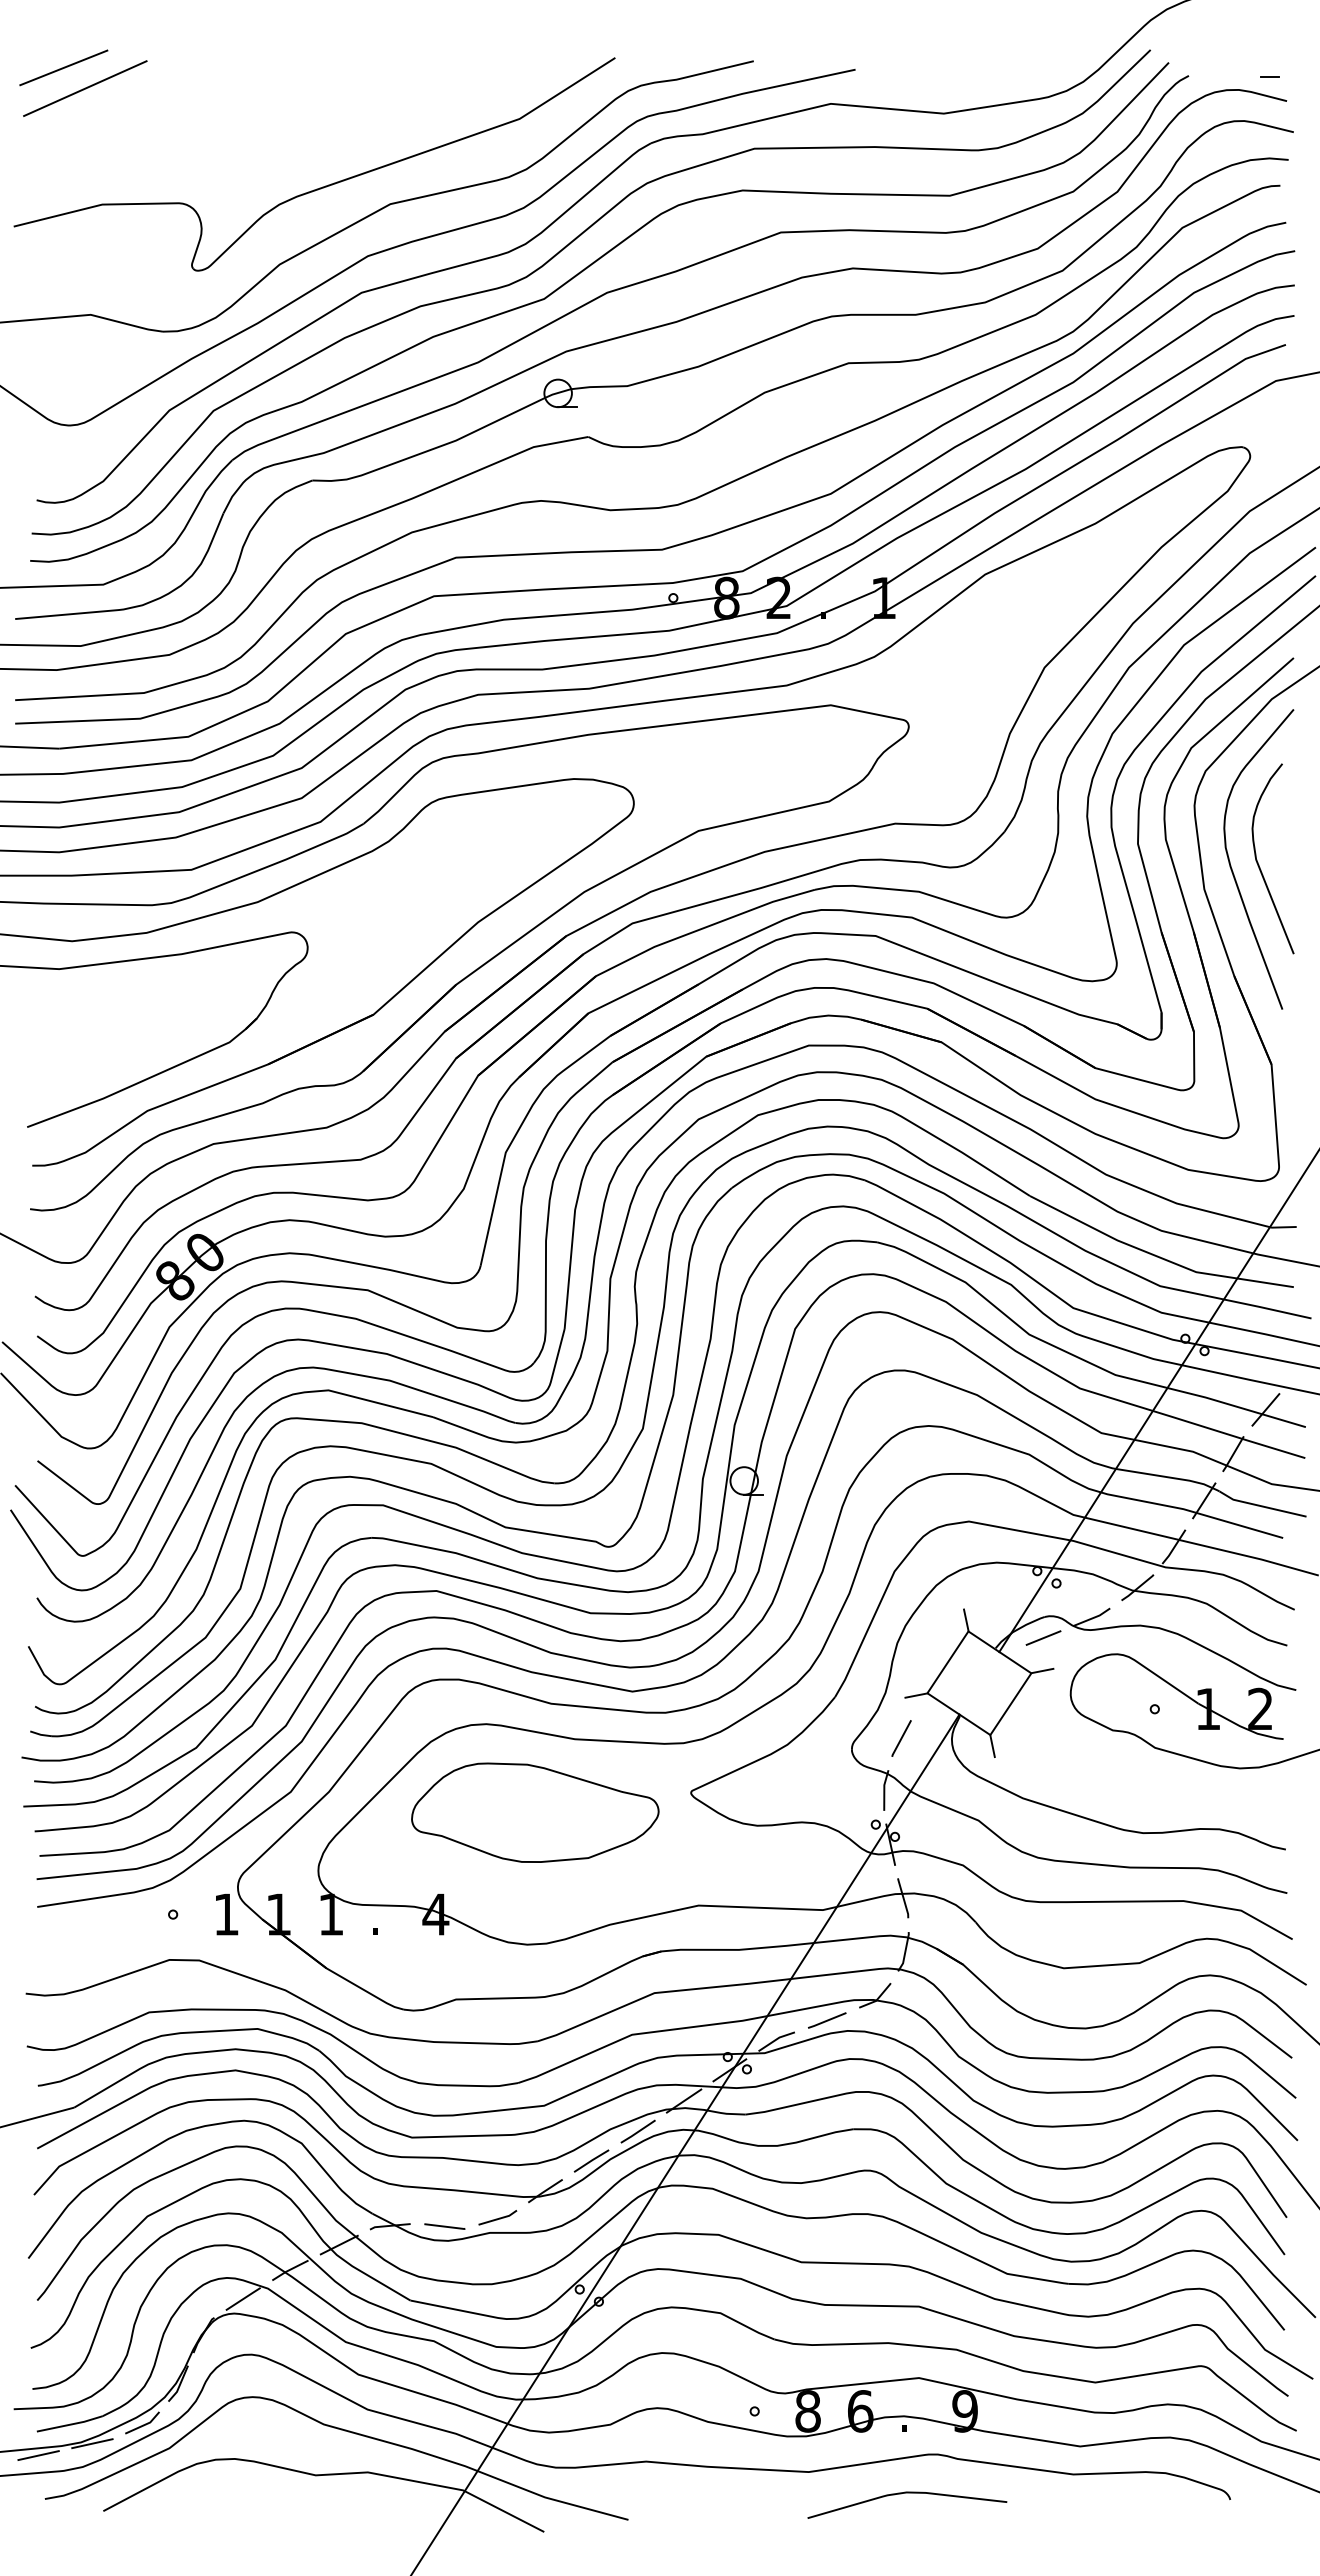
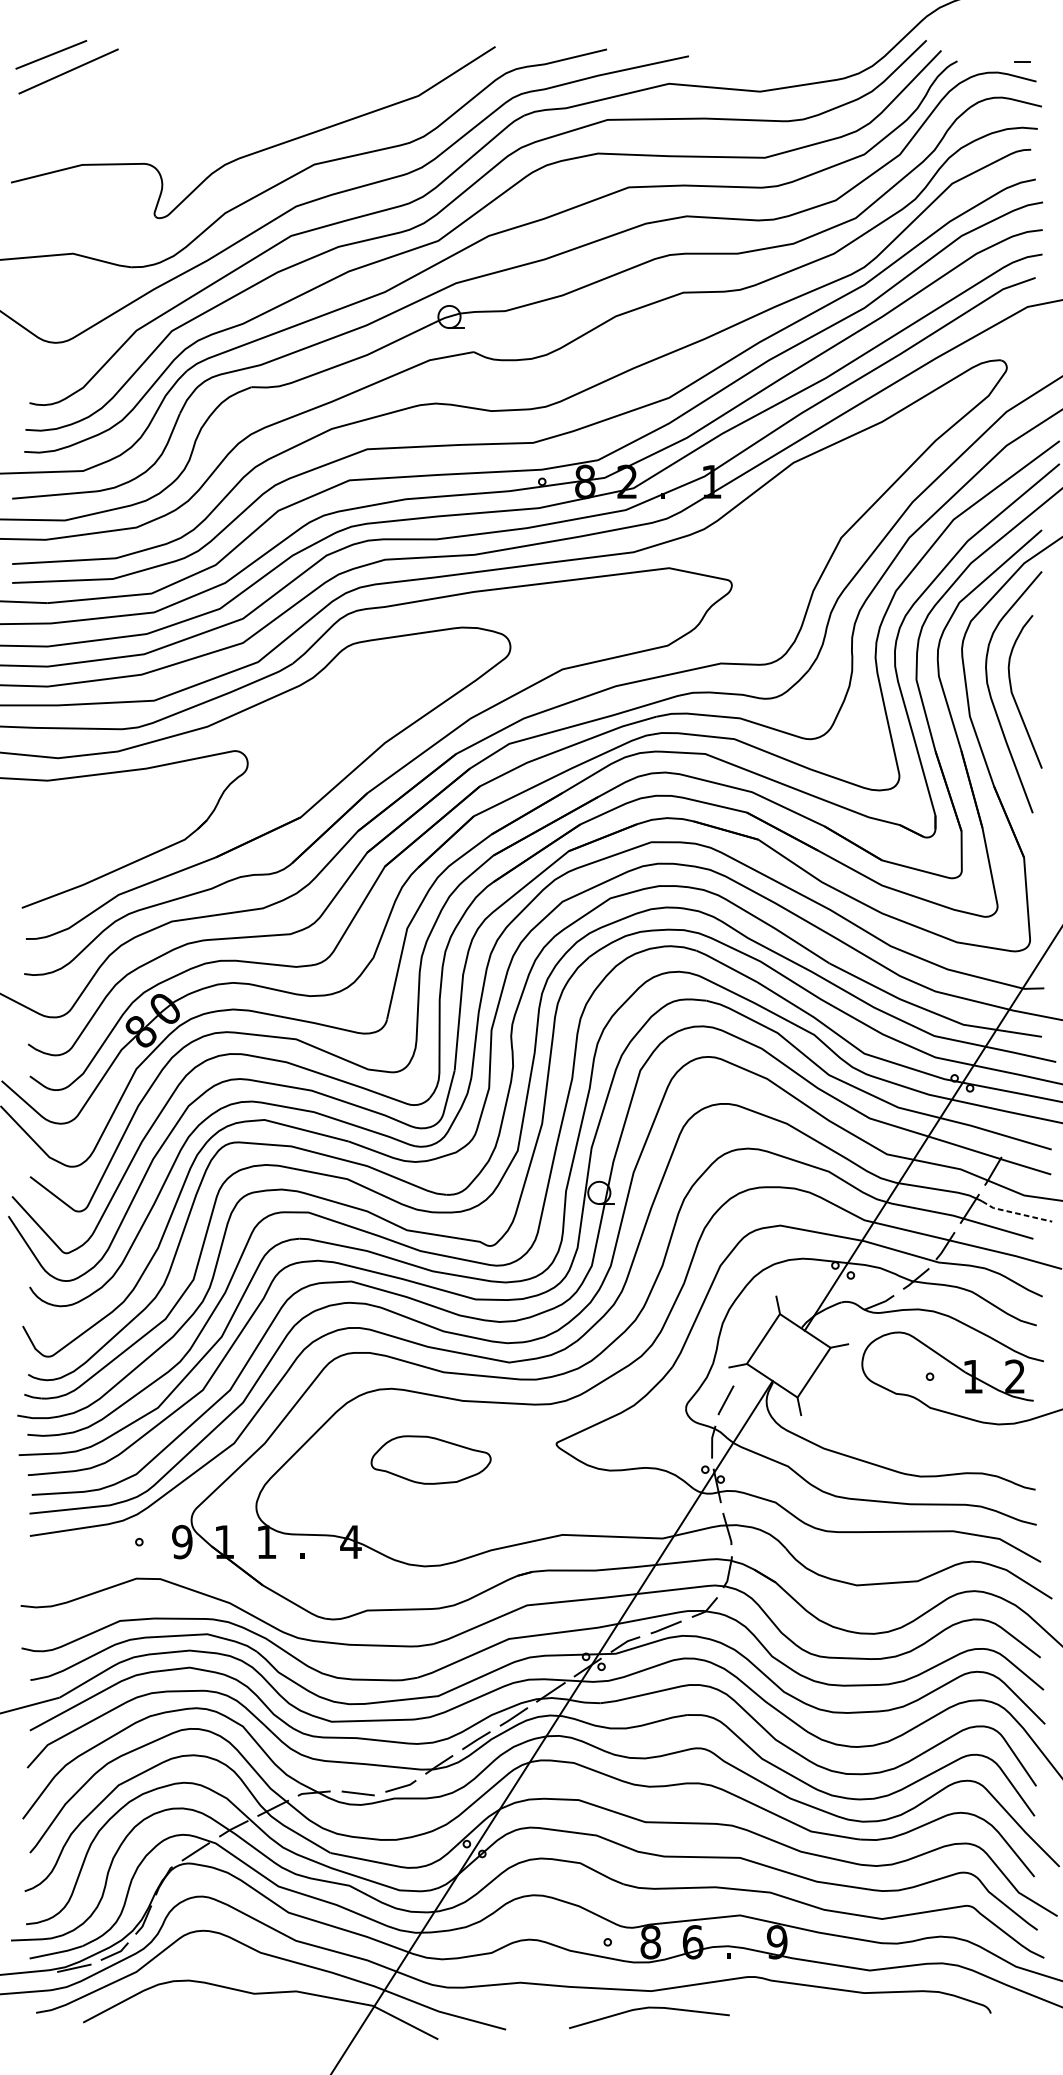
line: (1265, 1409) -> (1019, 1135), removed
line: (1261, 1506) -> (1015, 1213), solid -> dashed
line: (1043, 1637) -> (840, 1318), removed
part: (535, 1812) -> (431, 1459), size x0.6
text: (226, 1914) -> (182, 1542), 1 -> 9
line: (38, 2455) -> (30, 1977), removed
curve: (907, 2493) -> (649, 2008), moved

